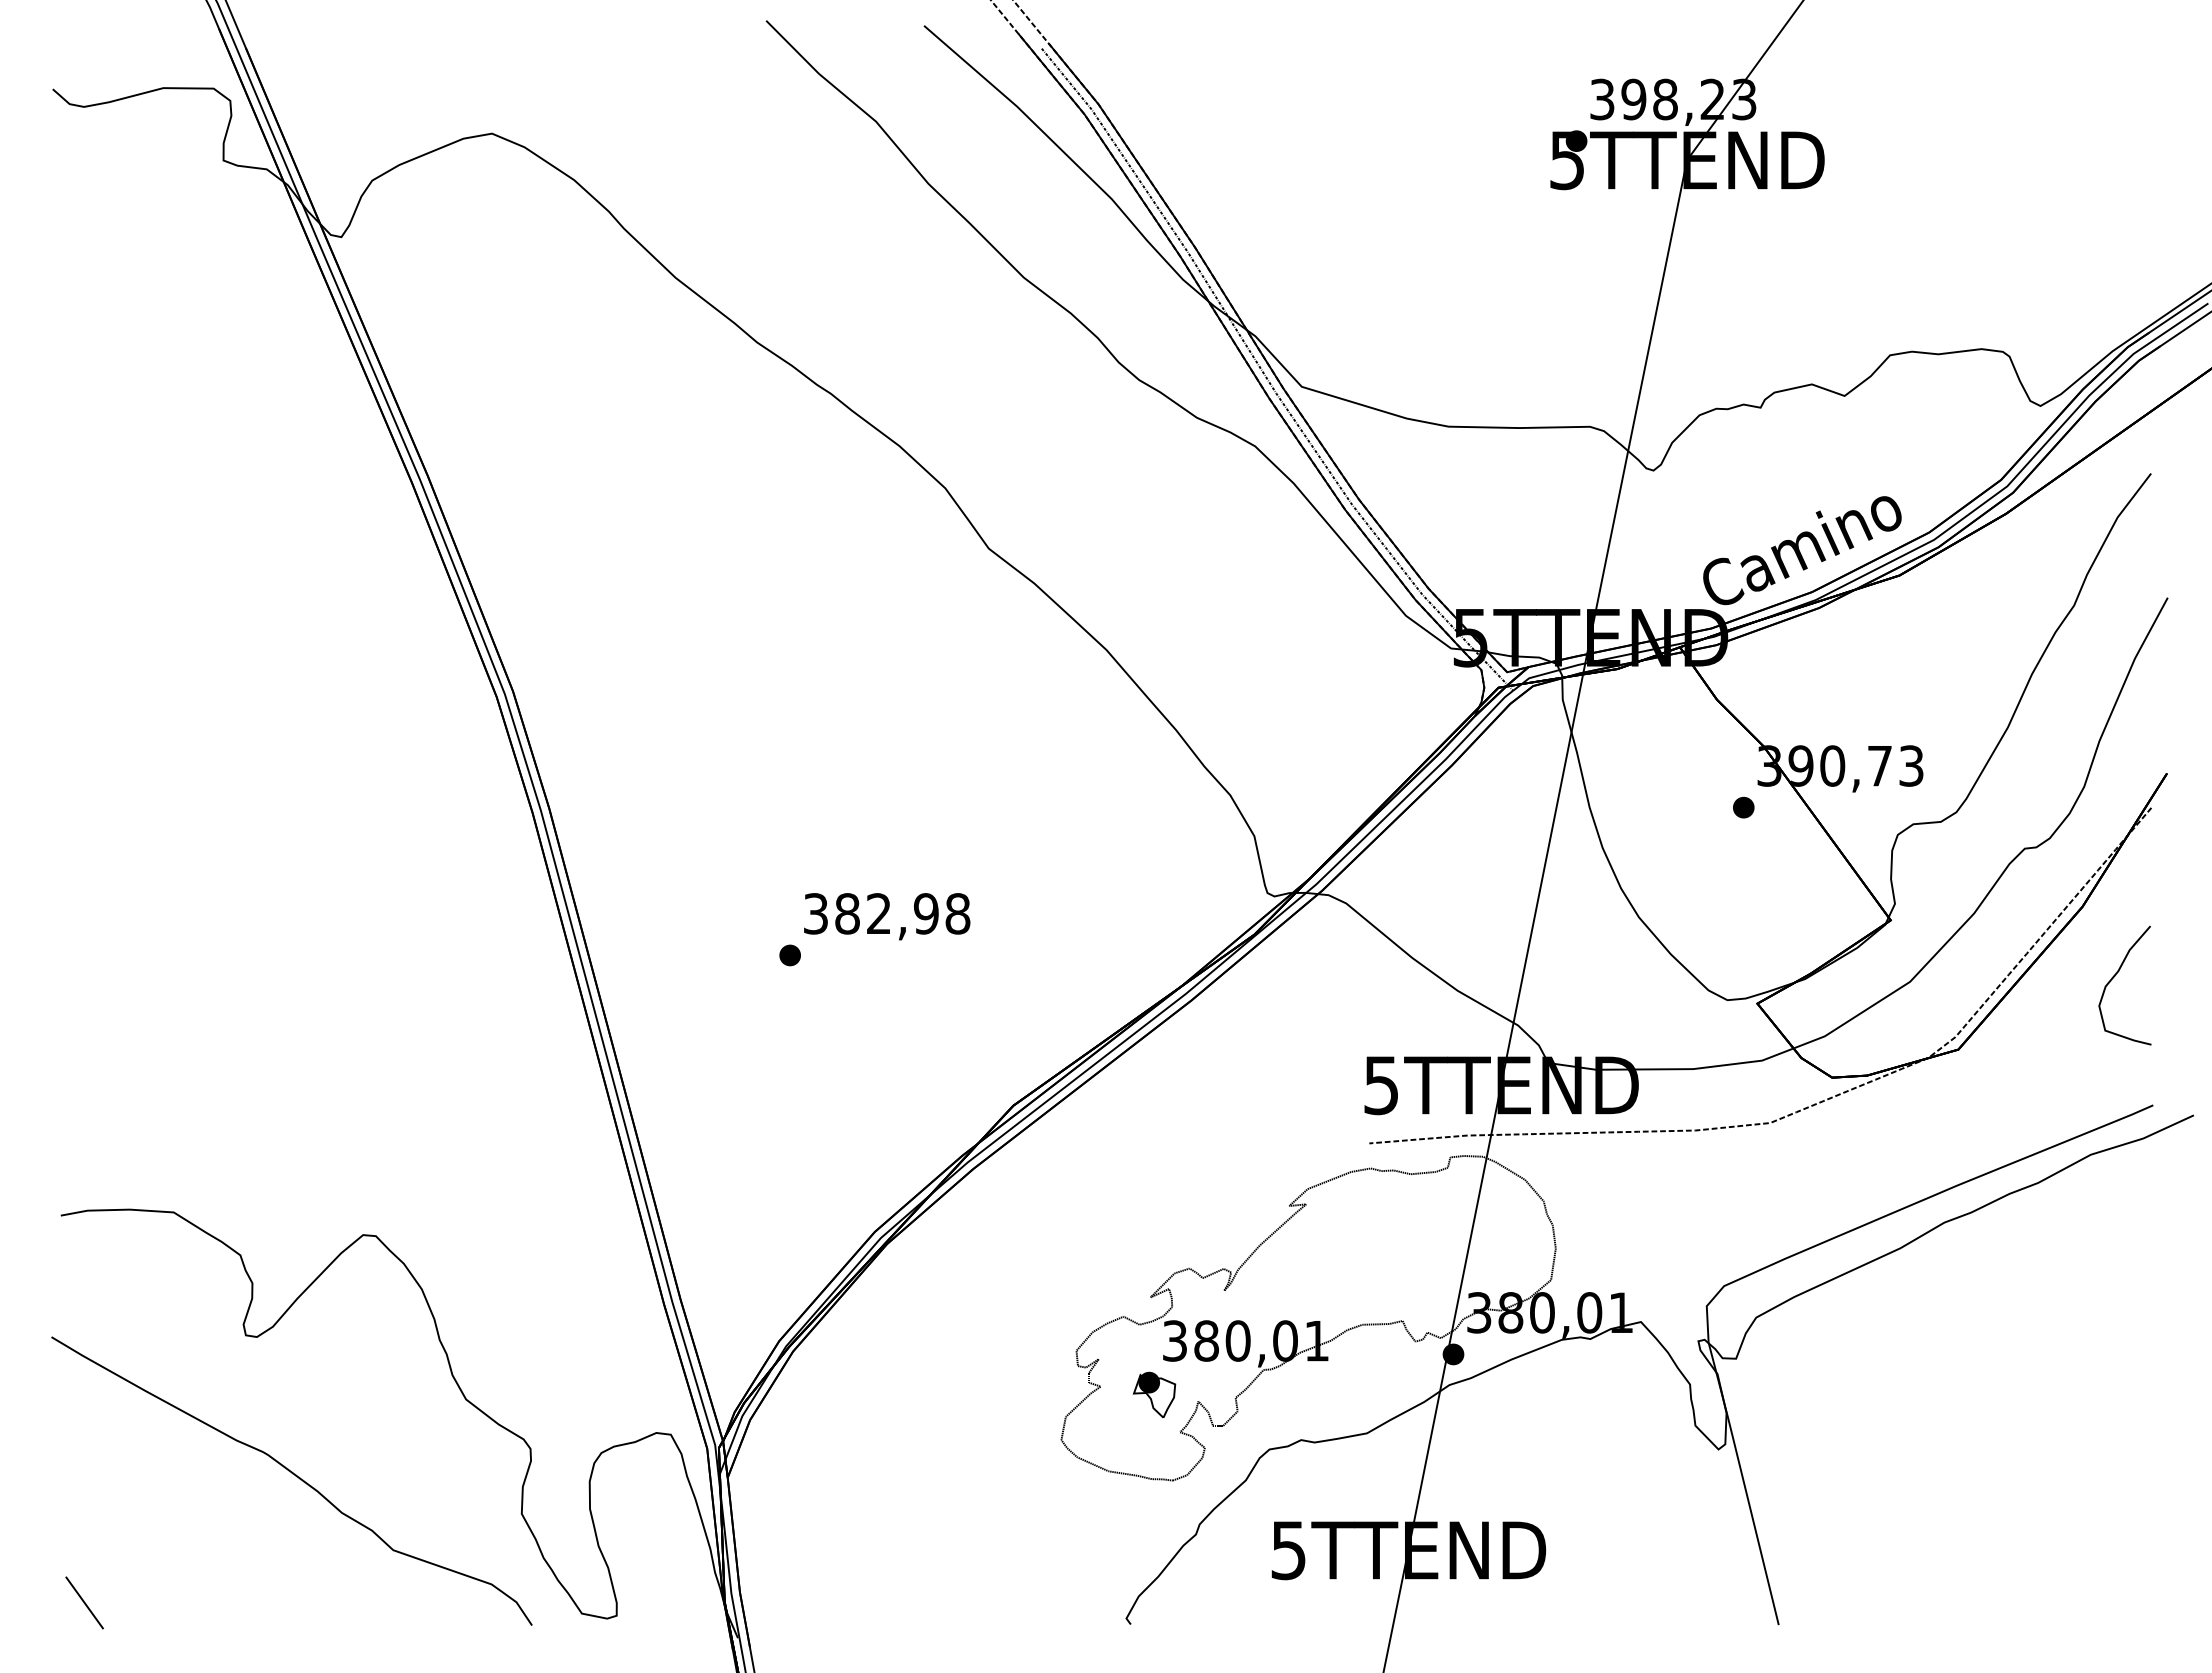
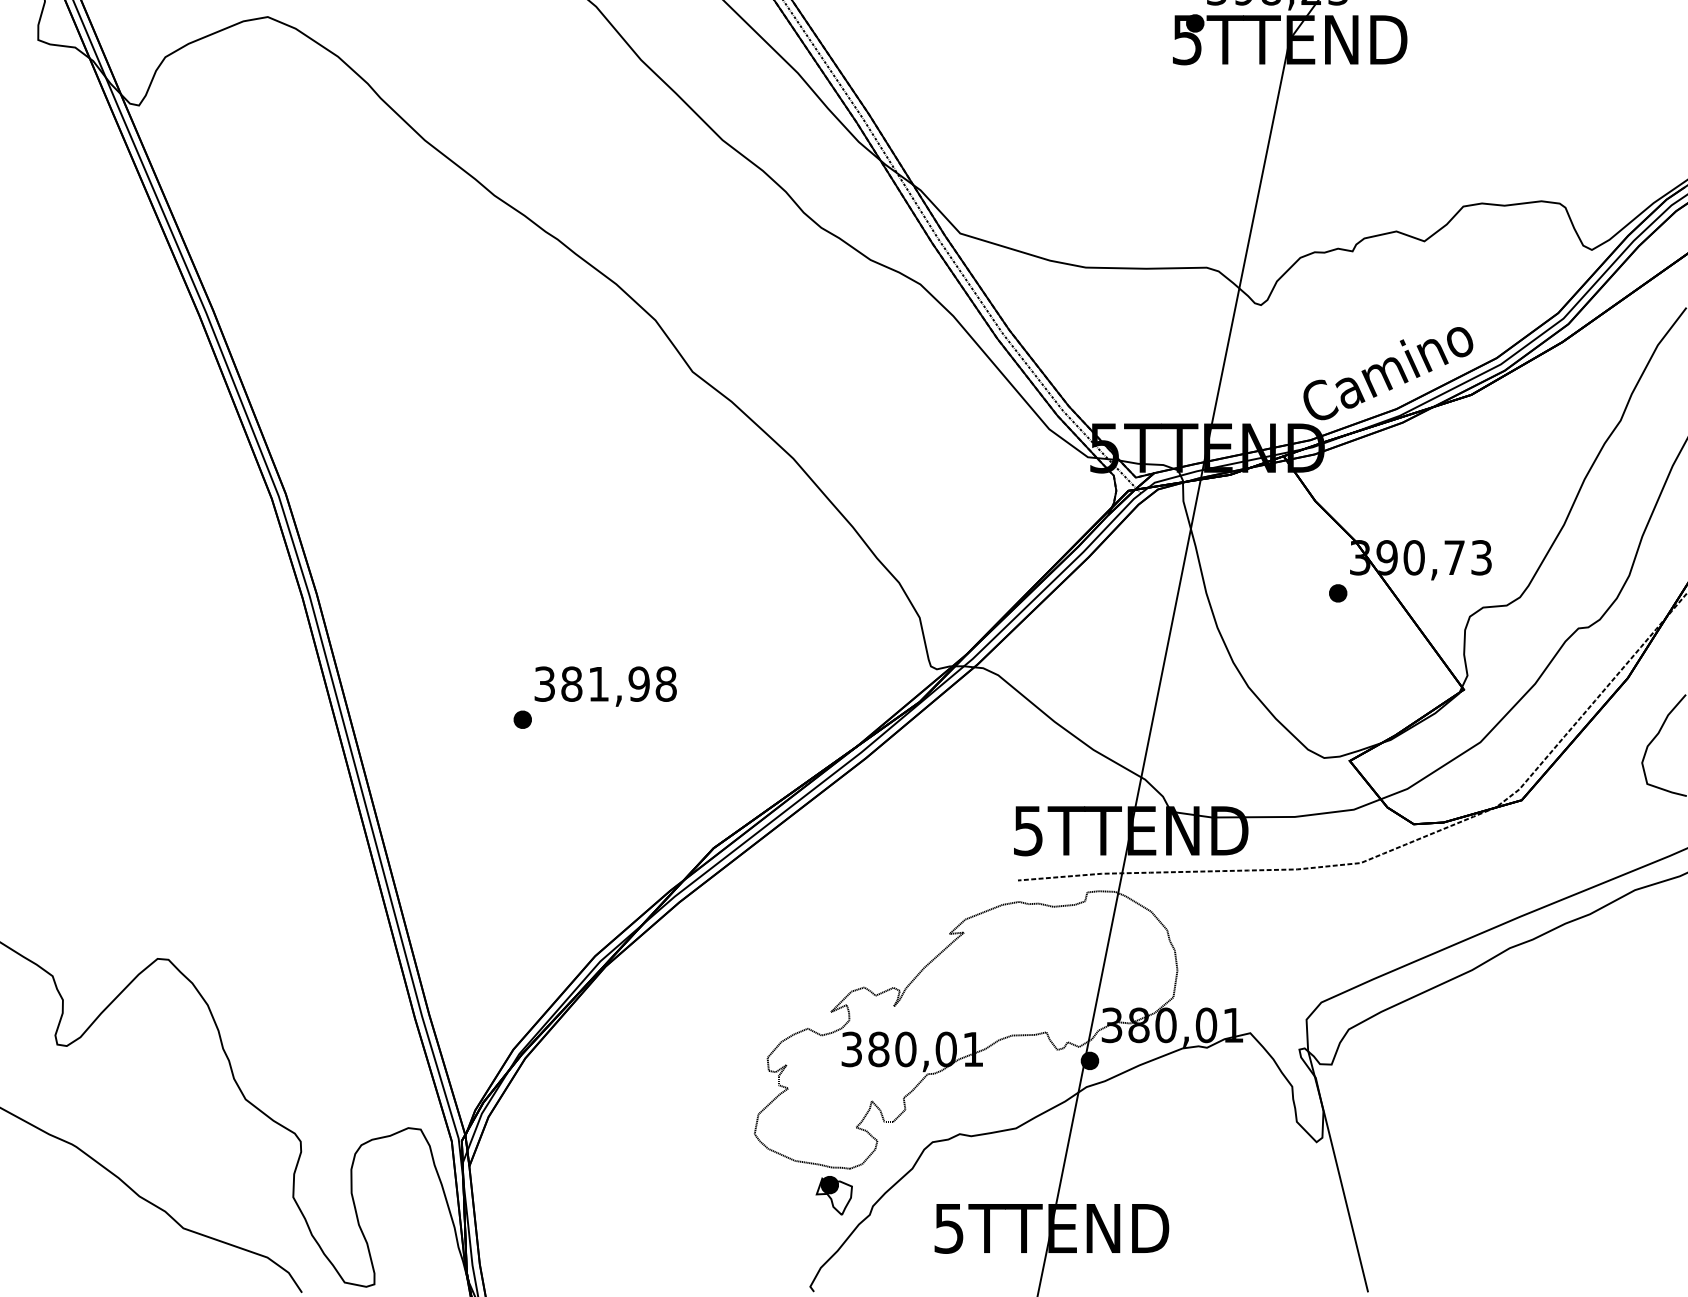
text: (878, 913) -> (598, 683), 382,98 -> 381,98
part: (1154, 1394) -> (834, 1195), moved

